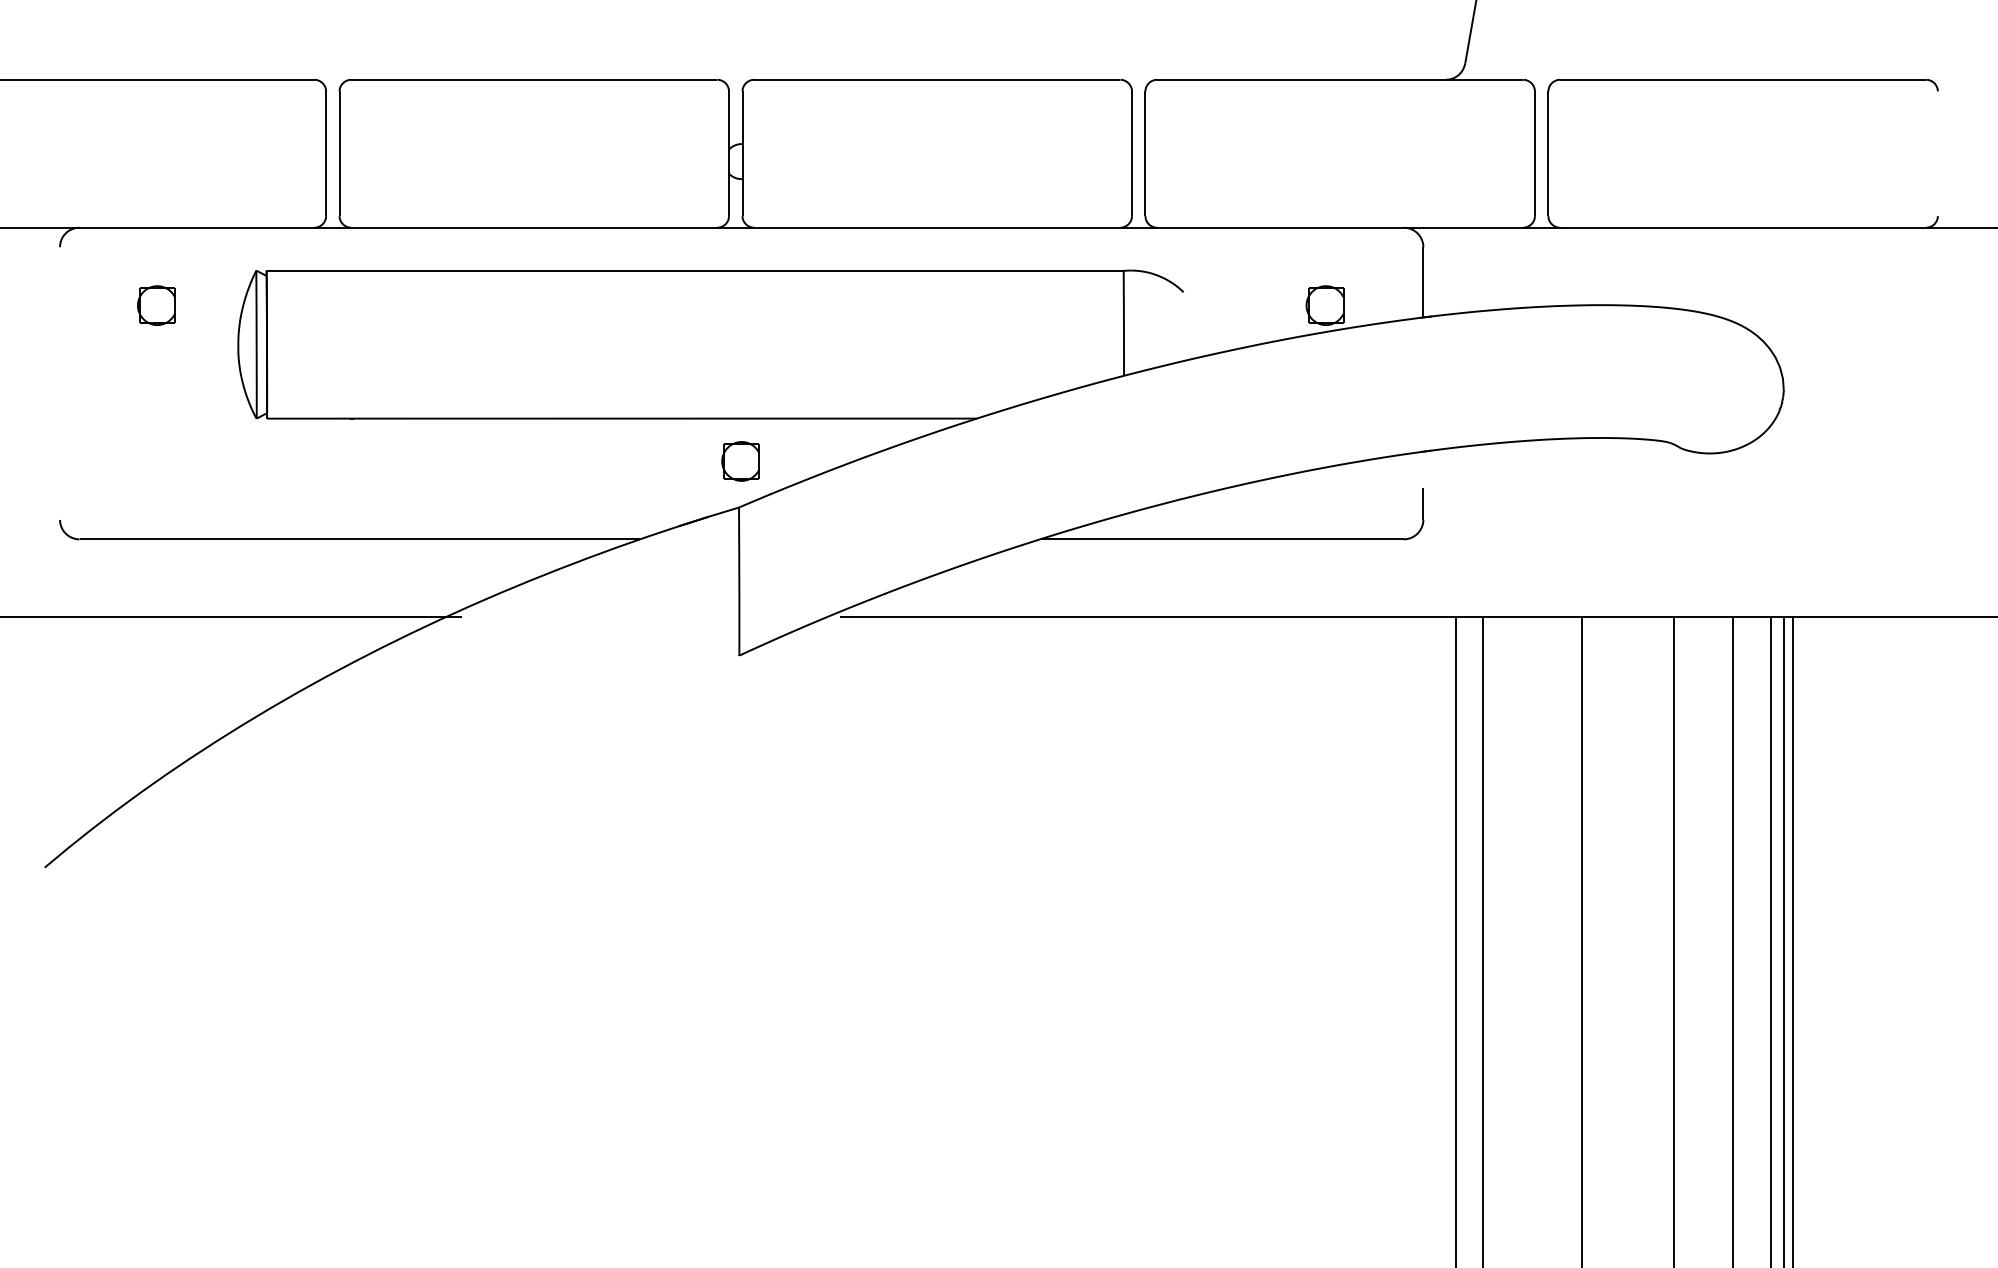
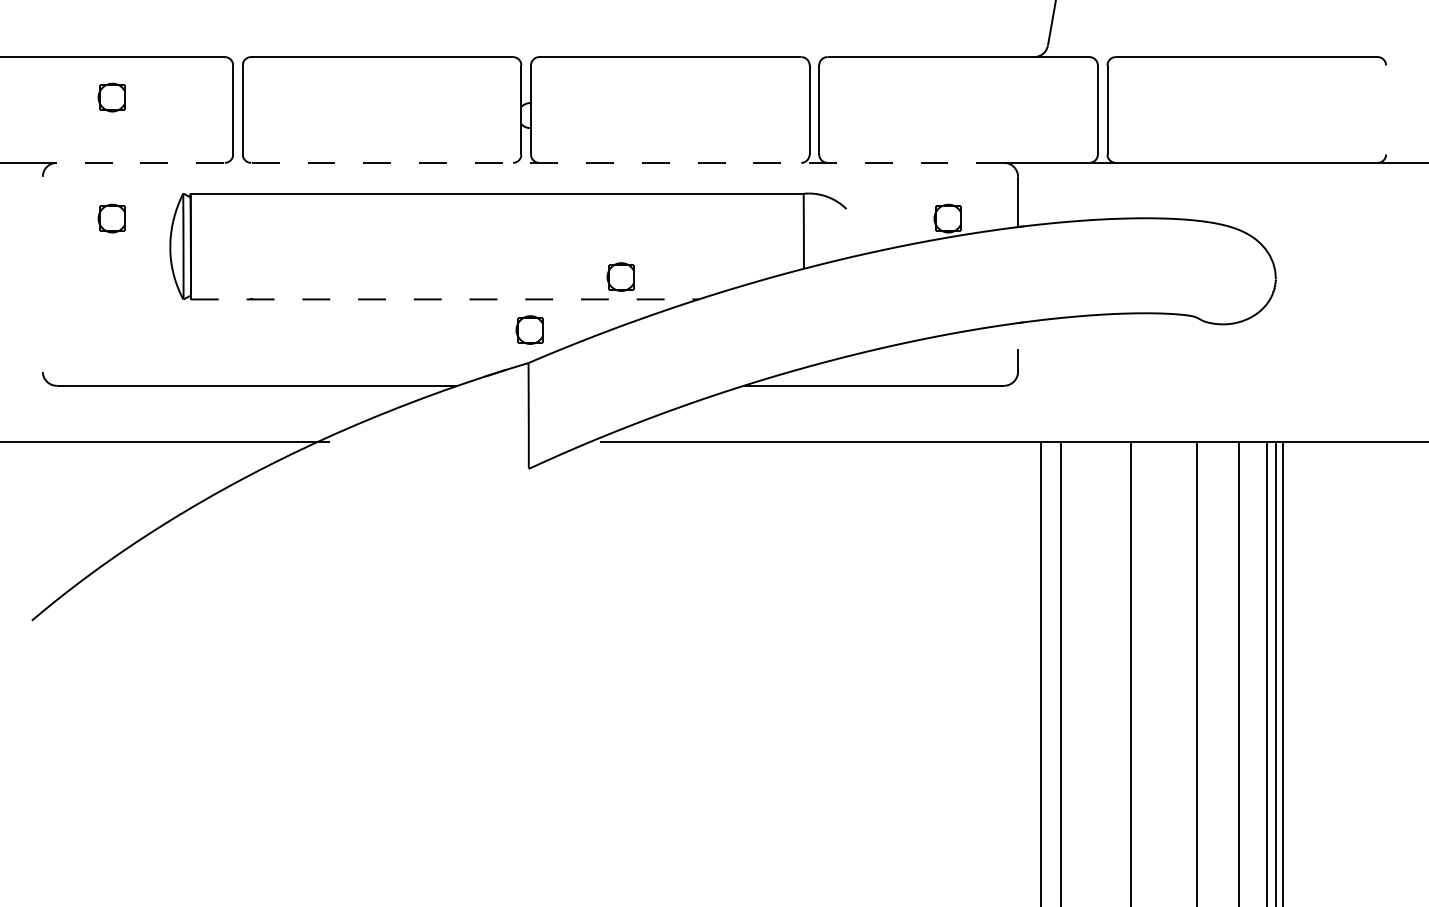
part: (156, 136) -> (111, 97), added
line: (741, 227) -> (530, 162), solid -> dashed
part: (867, 386) -> (620, 276), added
line: (621, 418) -> (444, 299), solid -> dashed

